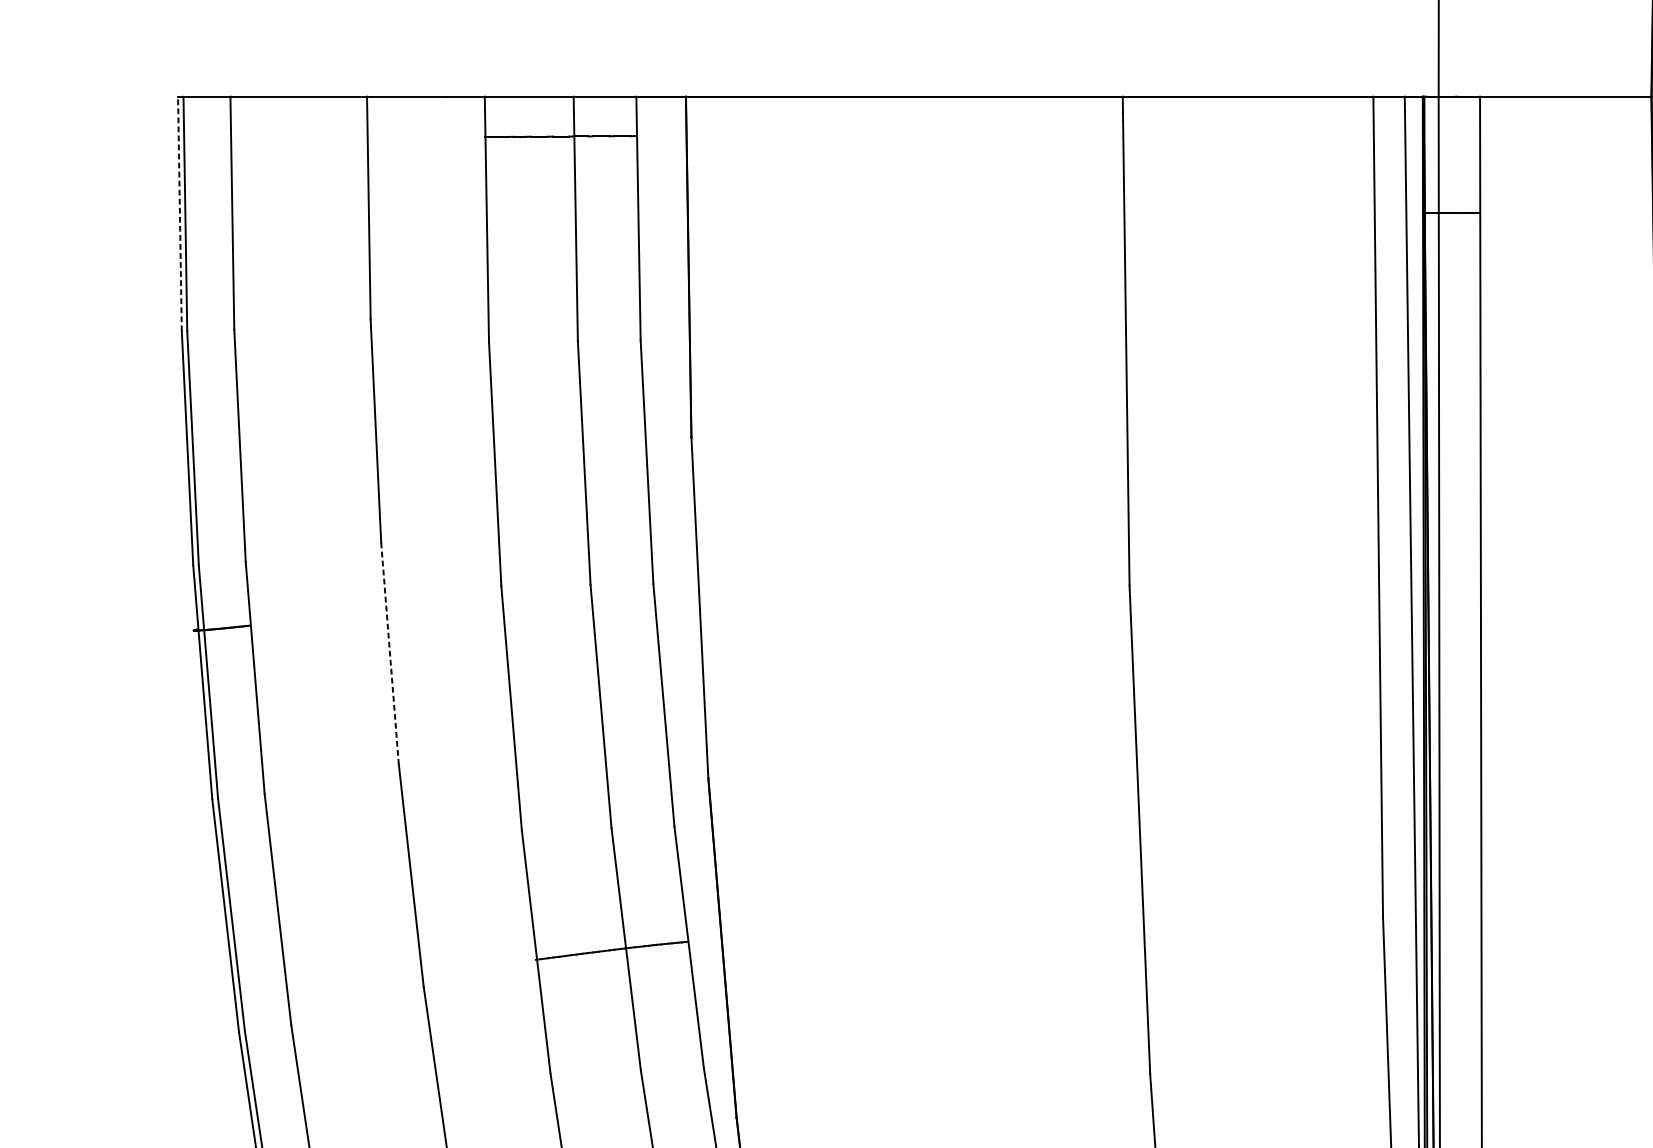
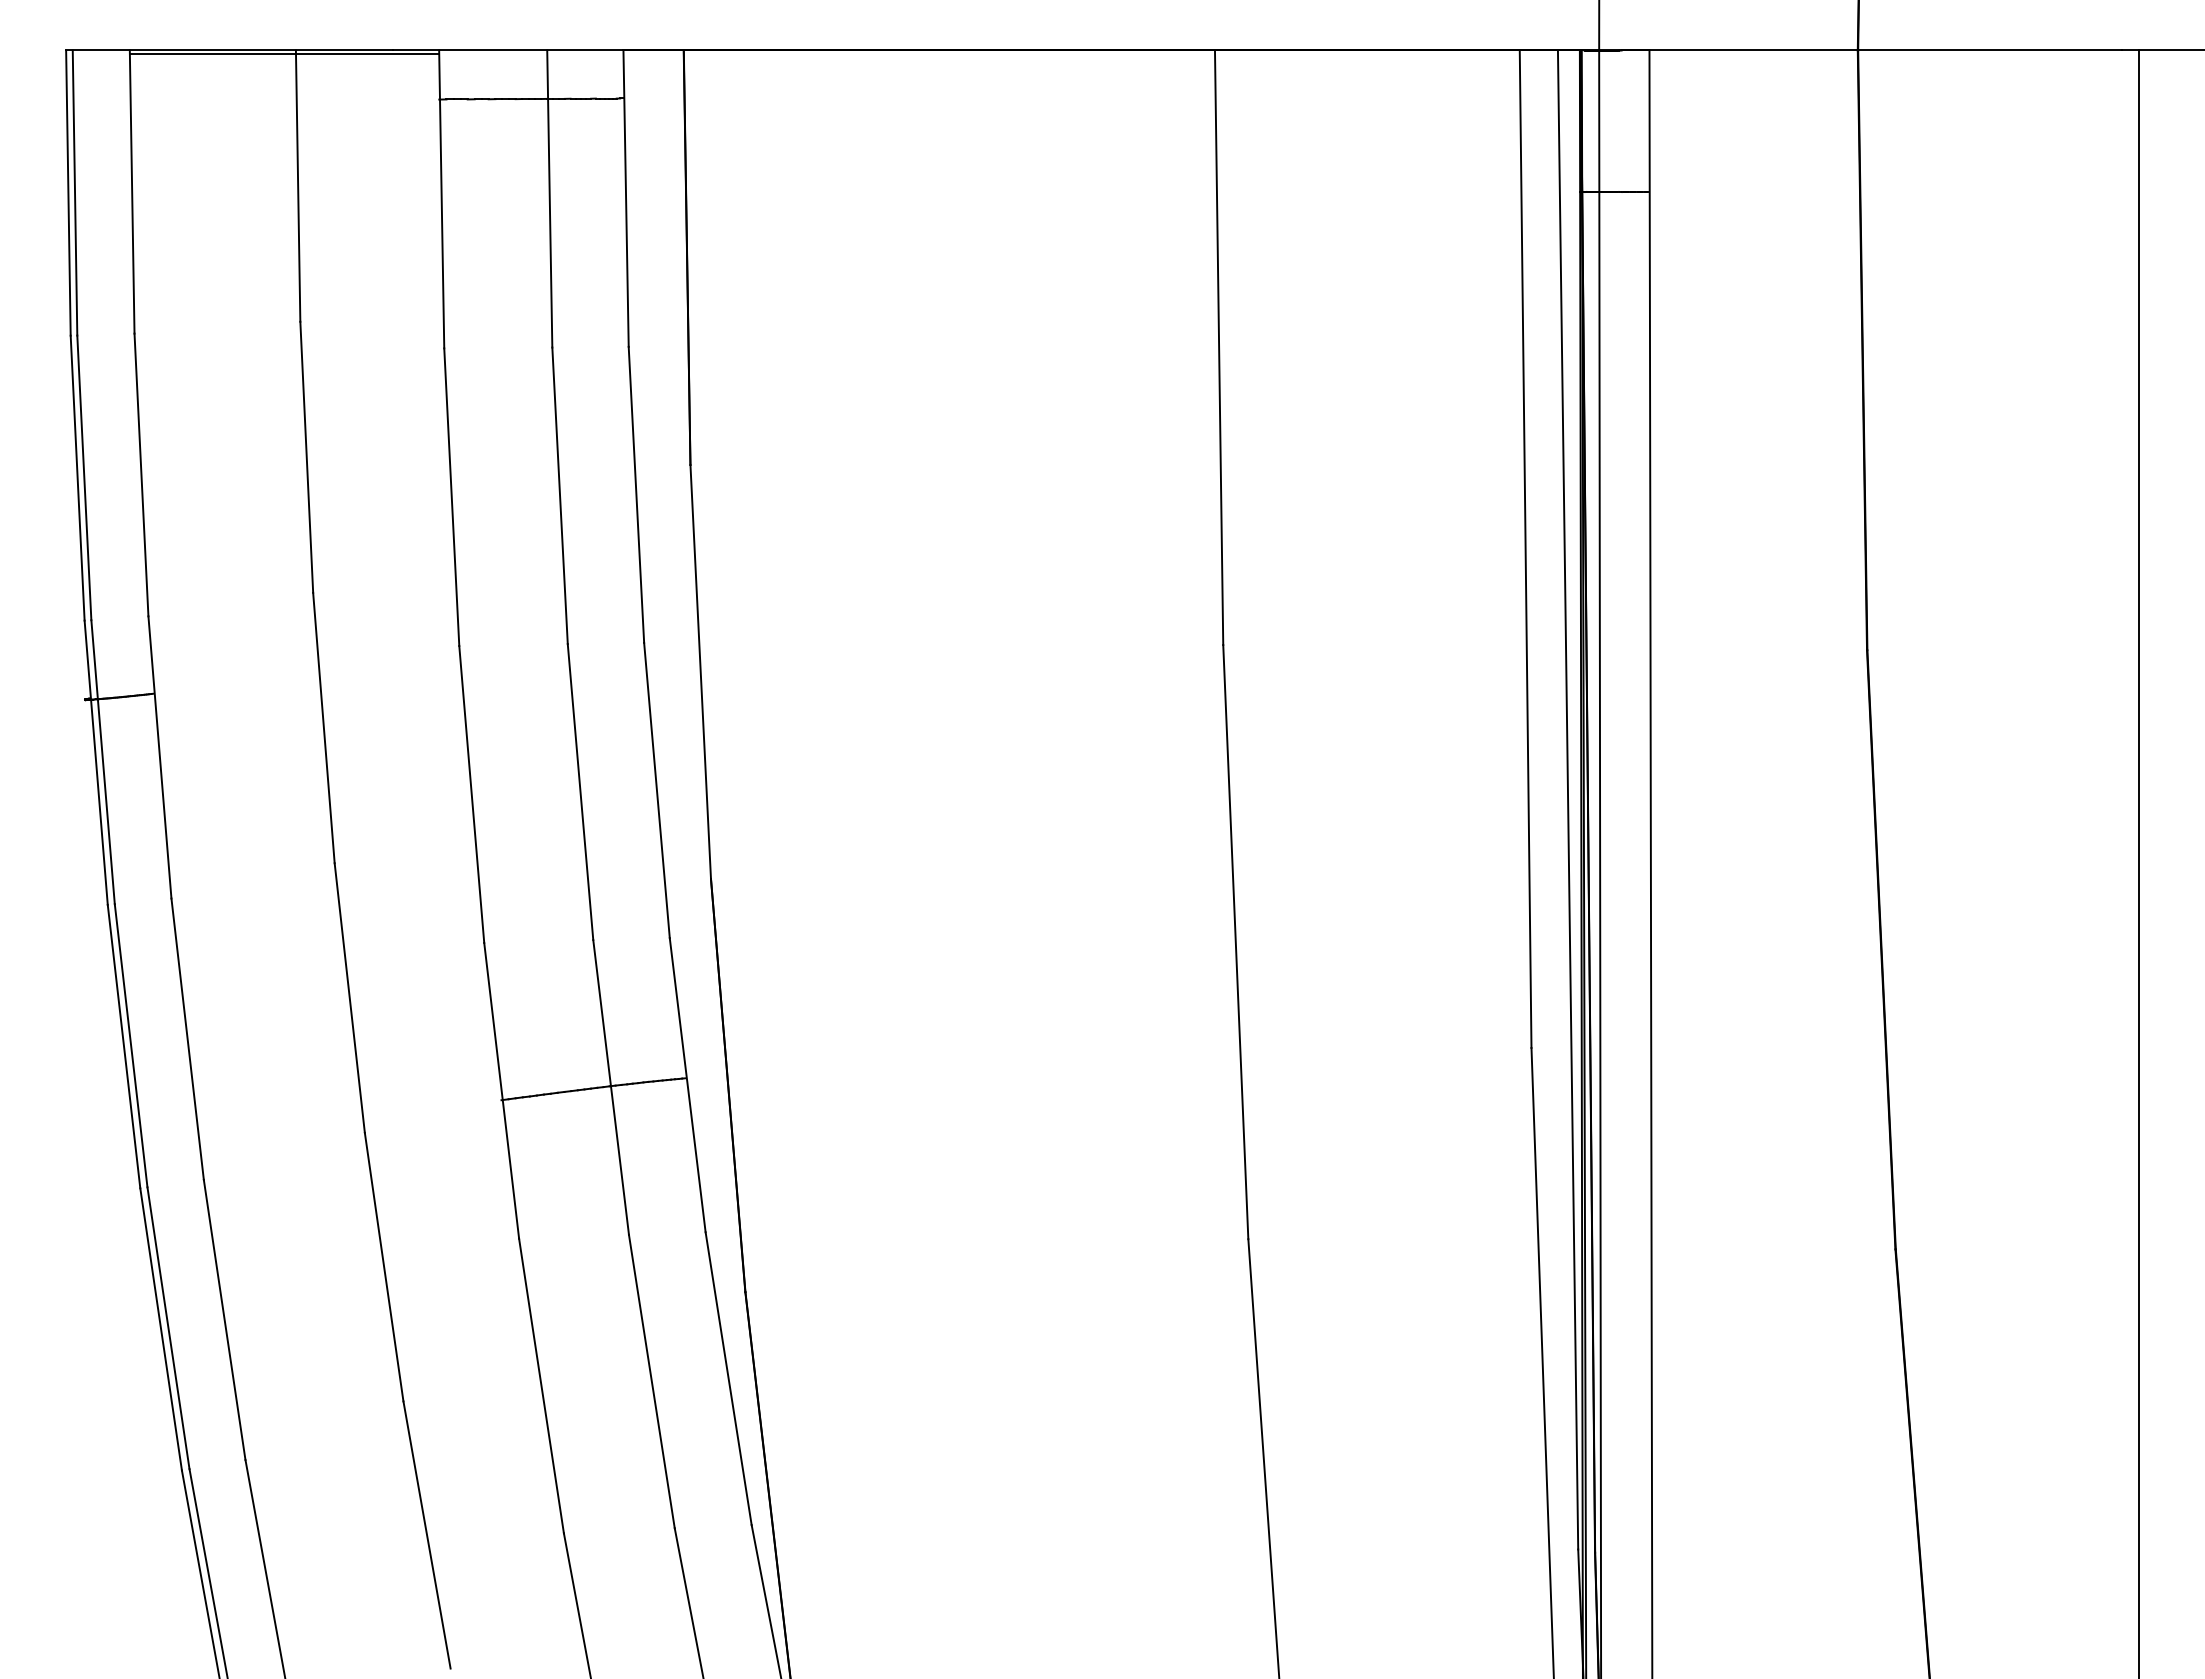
line: (357, 99) -> (284, 53), added
line: (180, 214) -> (68, 193), dashed -> solid
line: (389, 654) -> (323, 728), dashed -> solid

